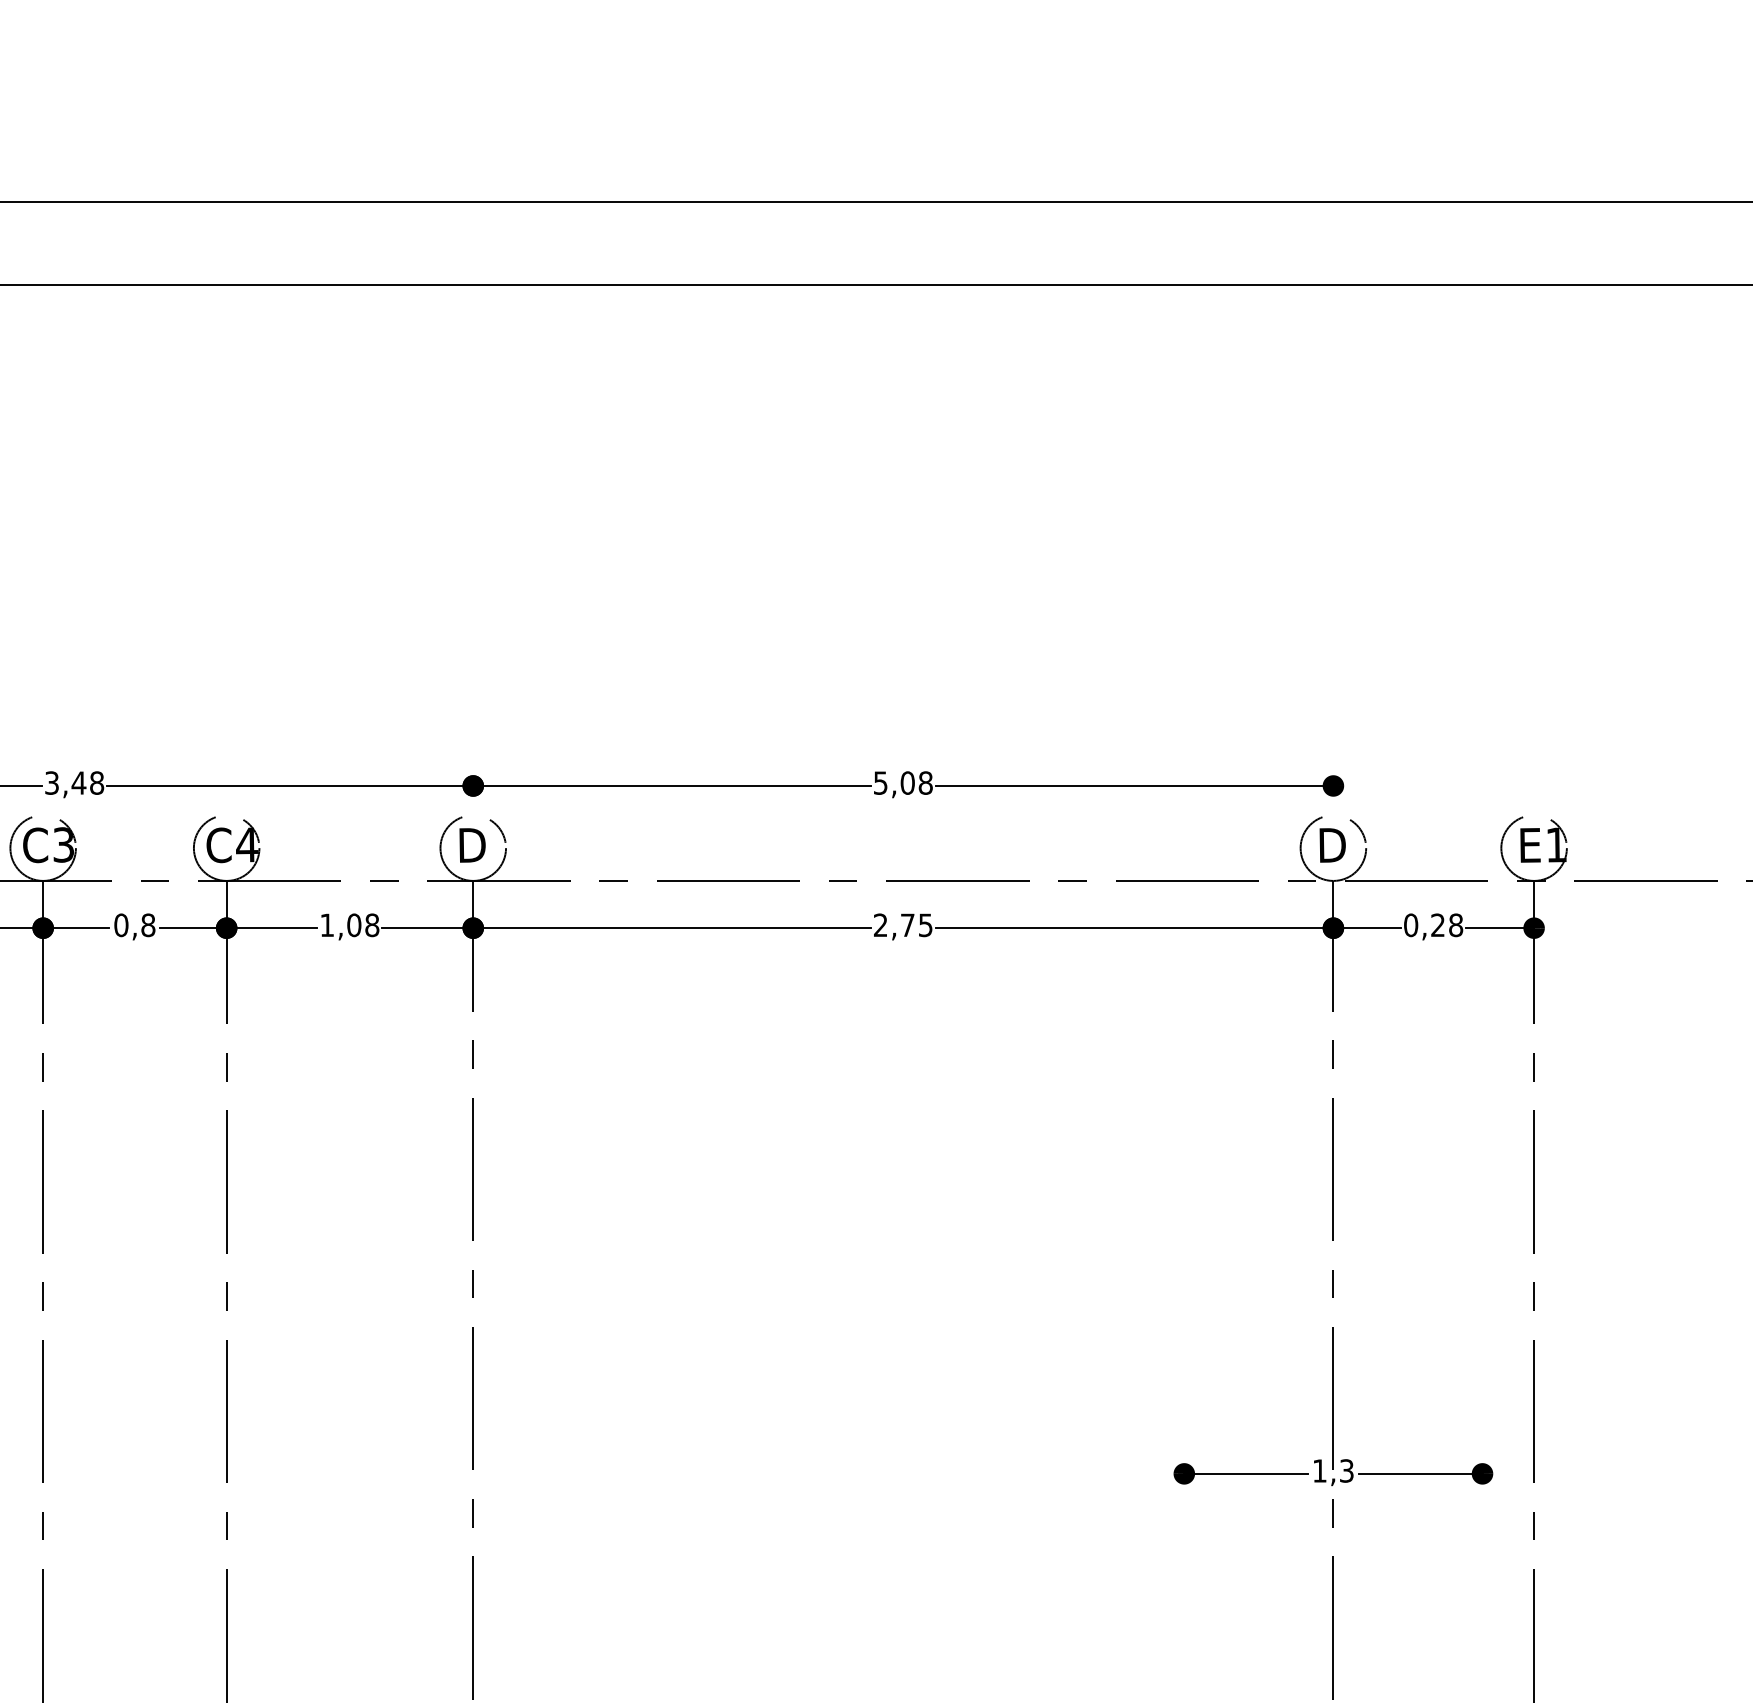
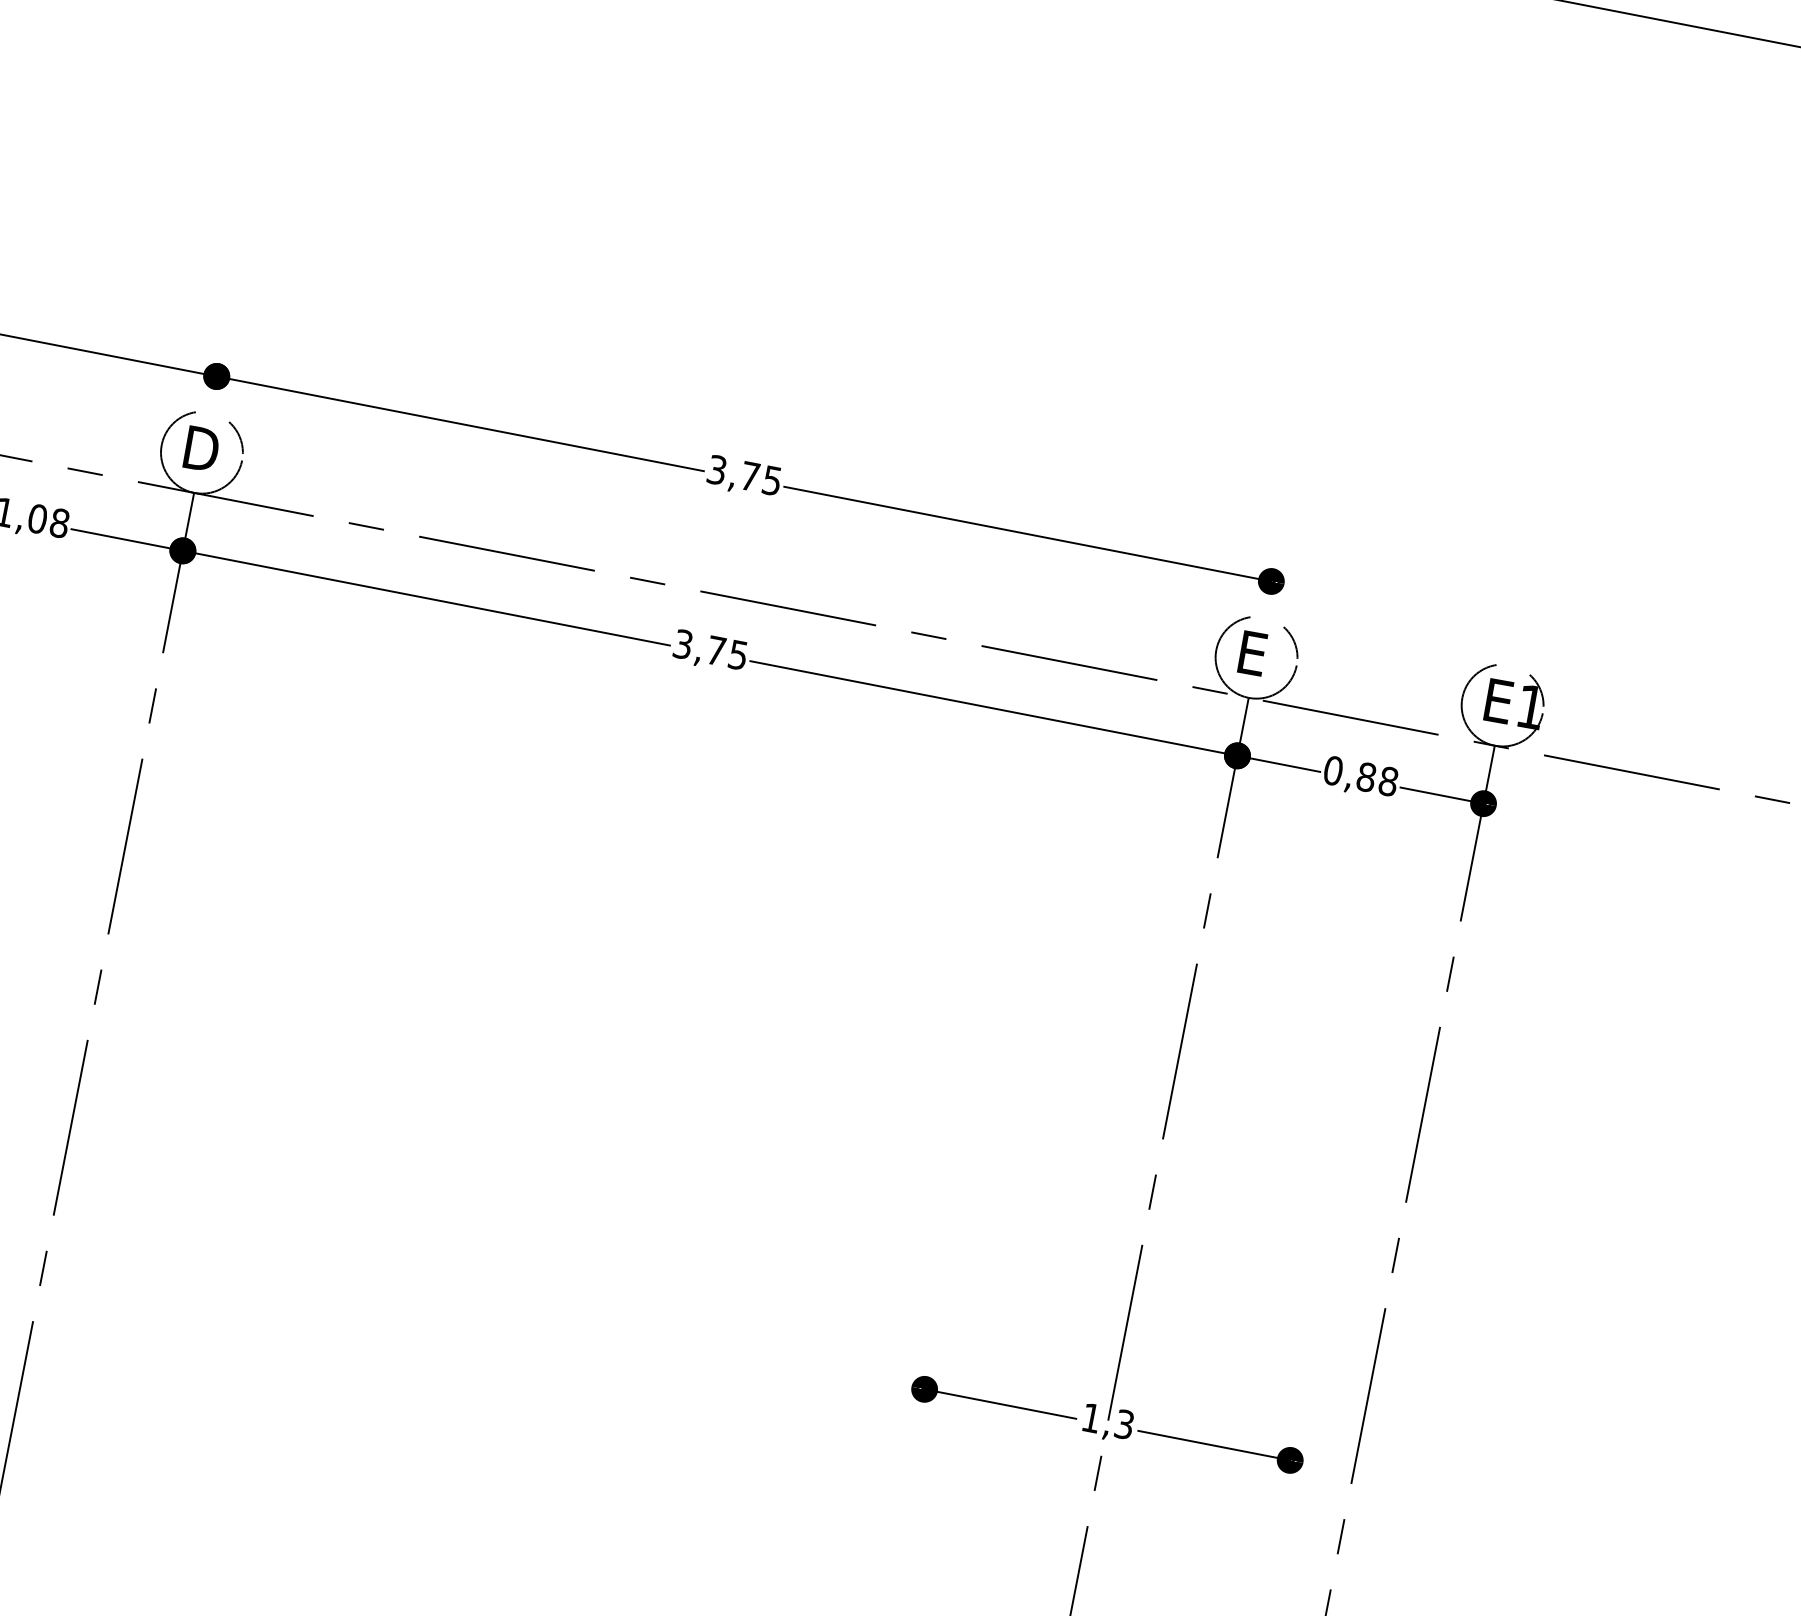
text: (903, 782) -> (745, 474), 5,08 -> 3,75
text: (1334, 845) -> (1258, 654), D -> E
text: (880, 925) -> (682, 644), 2,75 -> 3,75
text: (1438, 925) -> (1366, 777), 0,28 -> 0,88

